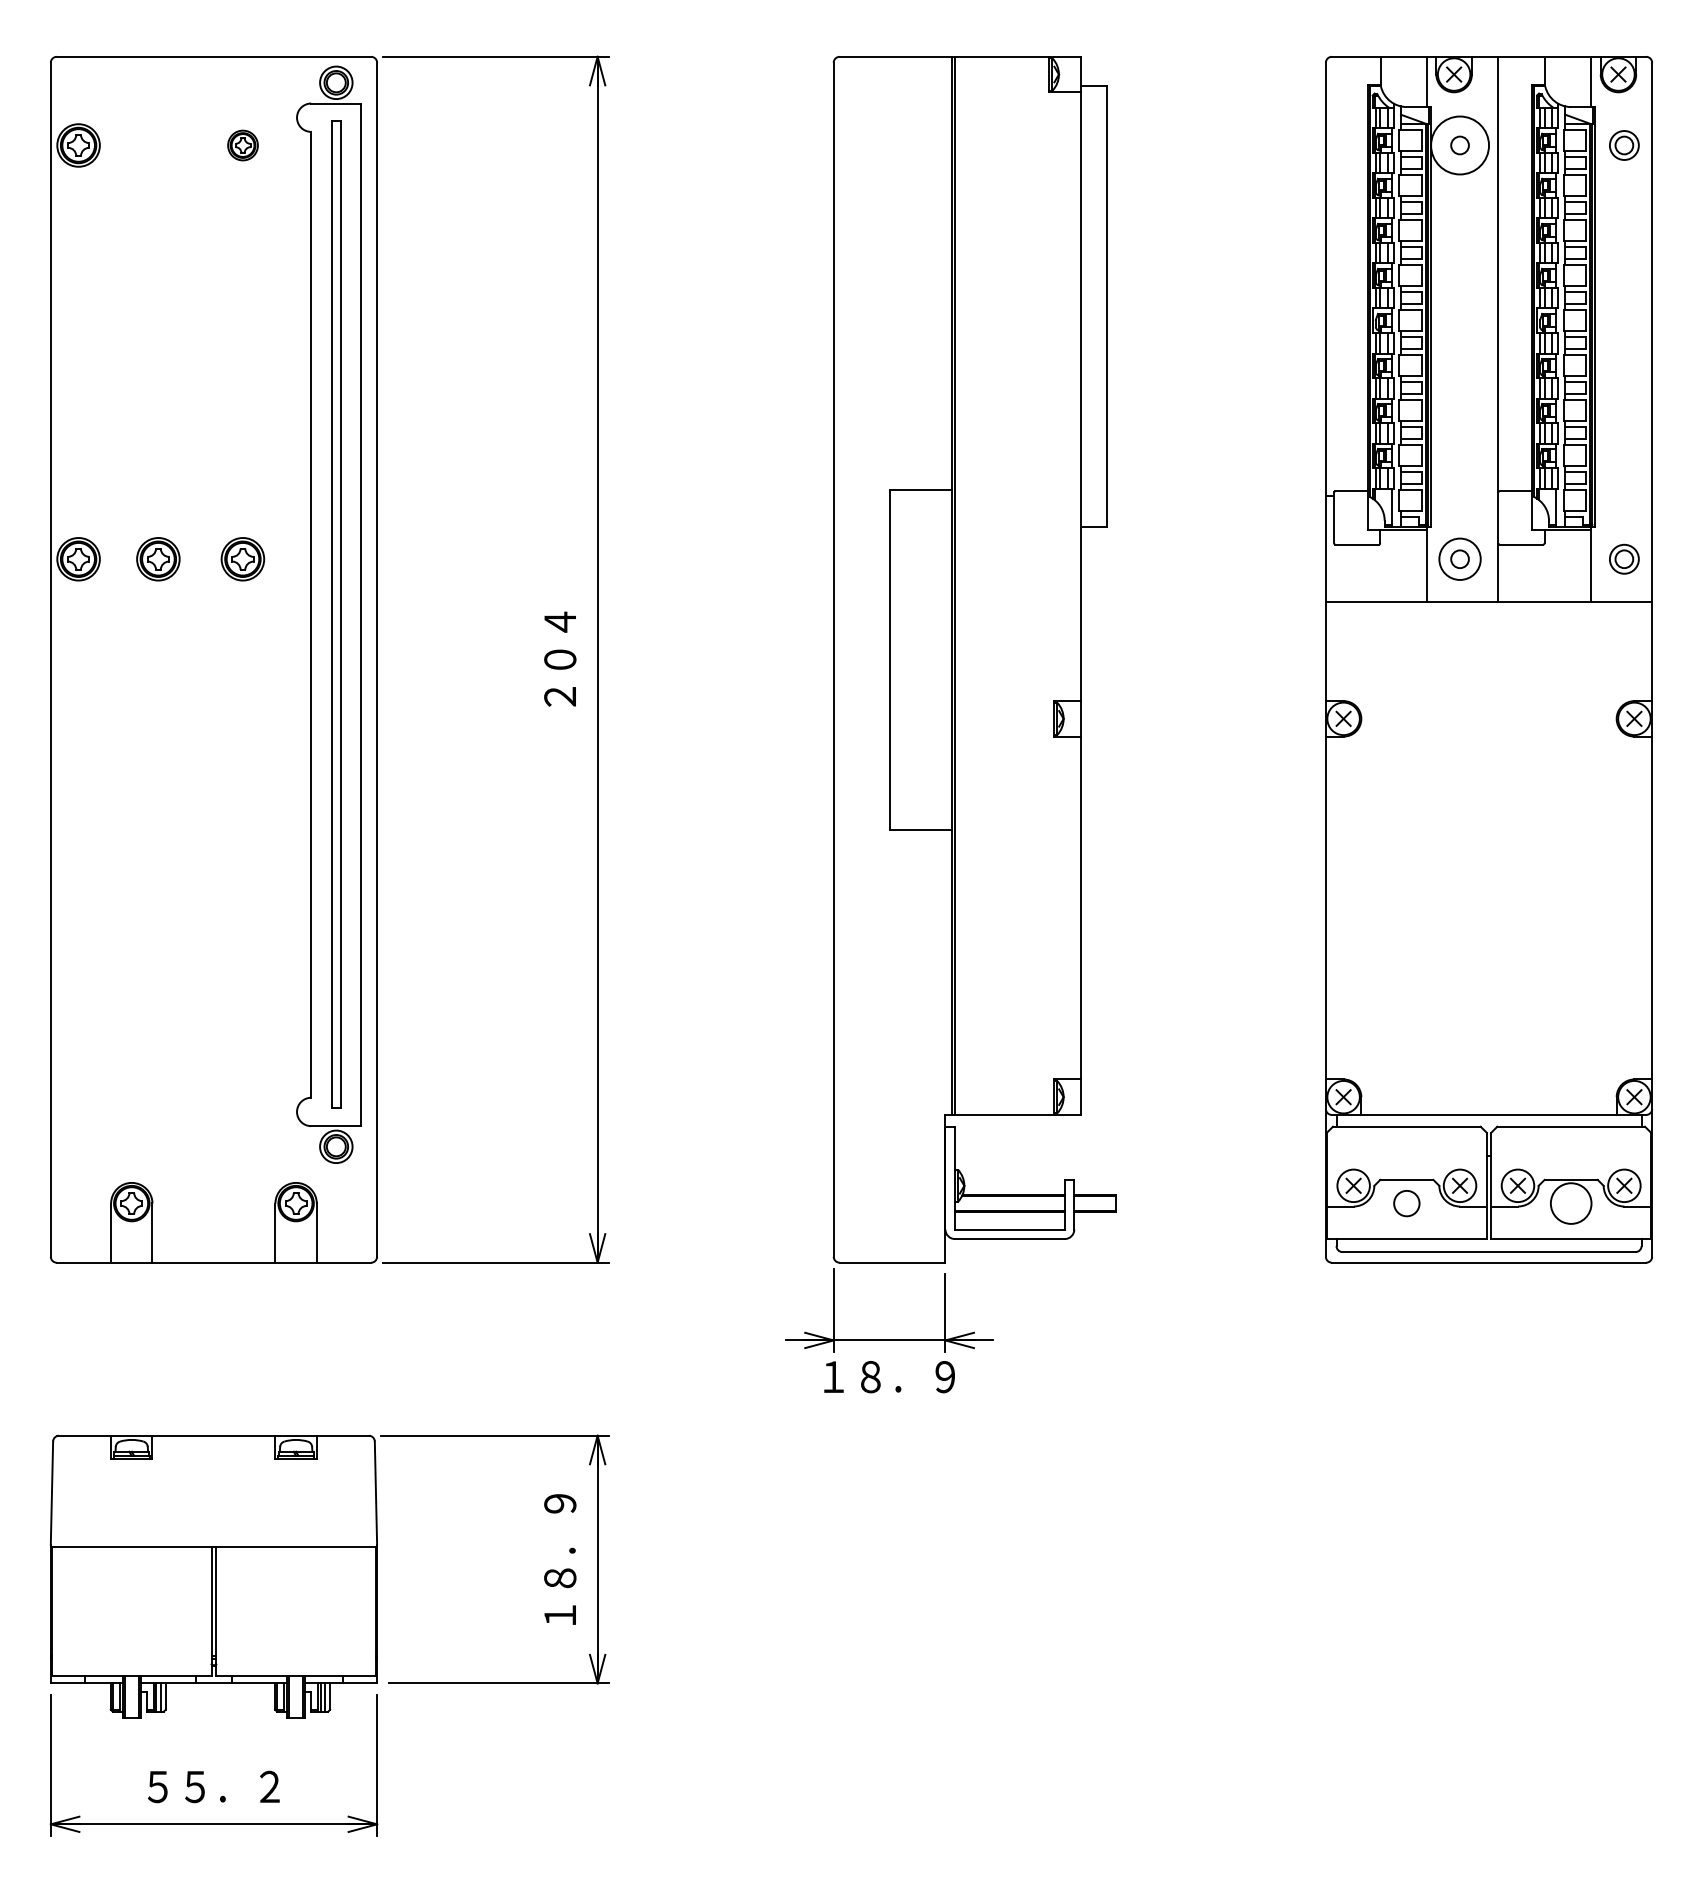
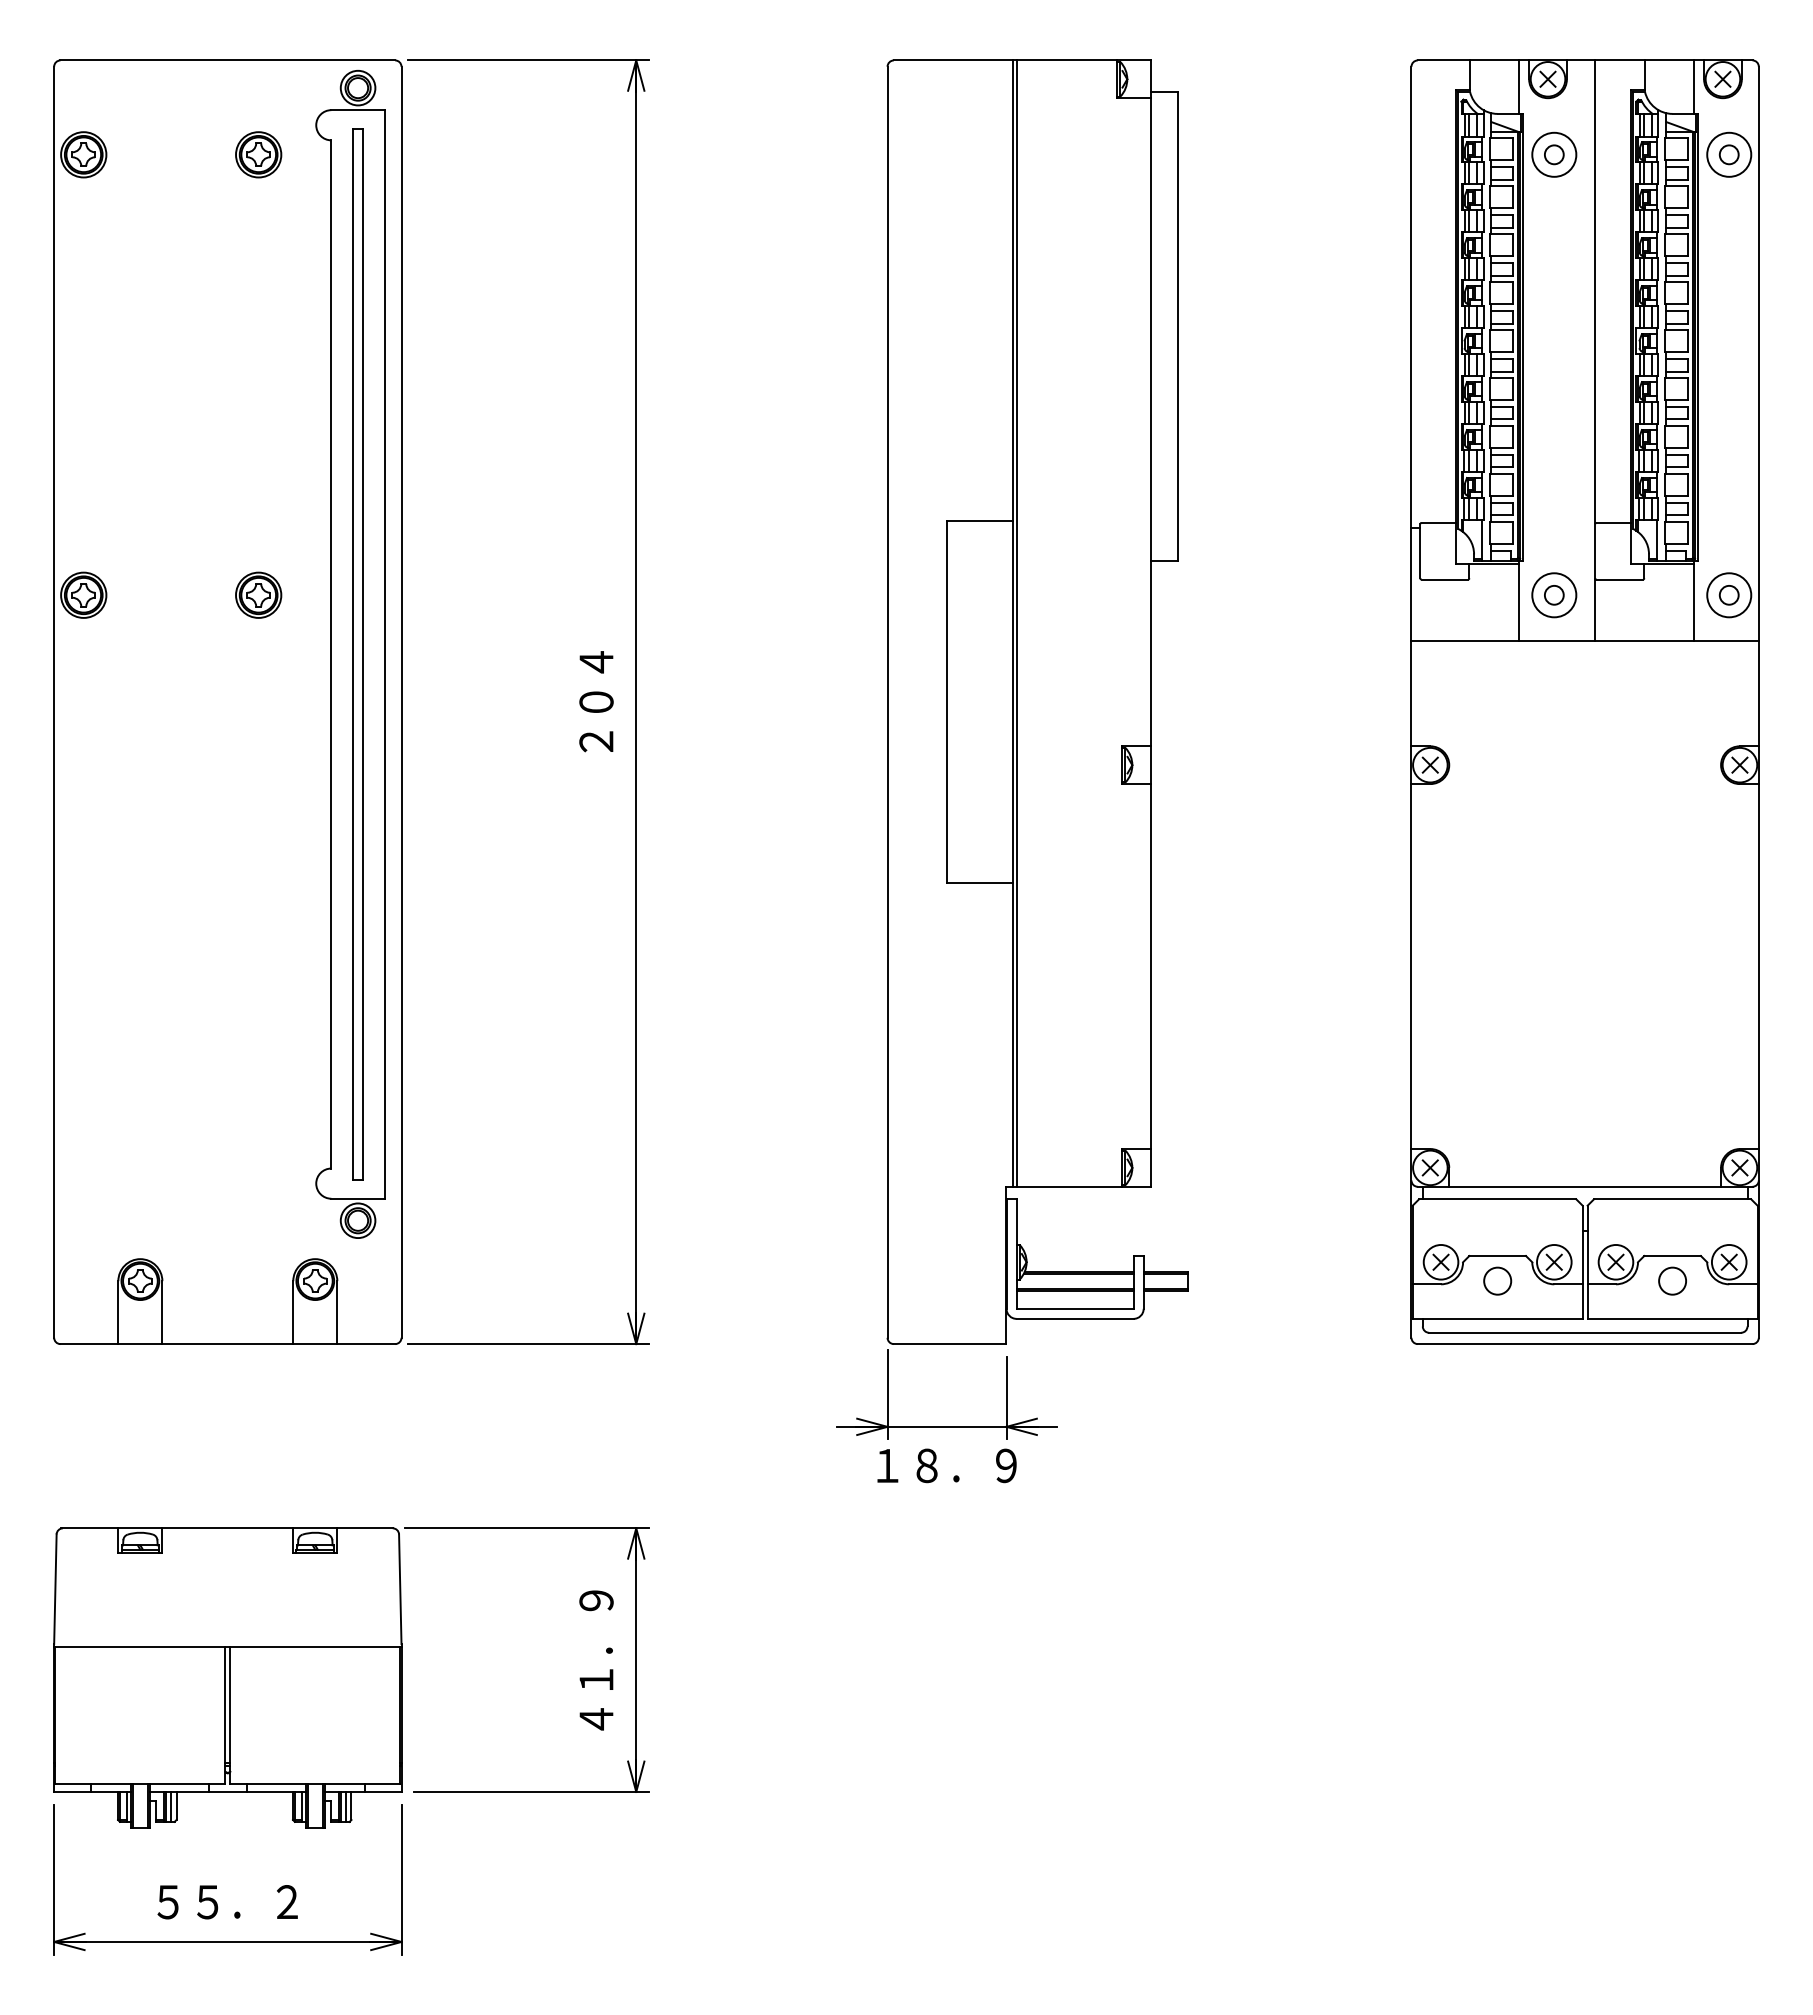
part: (242, 145) -> (258, 154), size x1.43
circle: (1460, 145) -> (1554, 154), size x0.71
circle: (1624, 145) -> (1729, 154), size x1.43
part: (158, 558) -> (168, 594), removed
circle: (1624, 559) -> (1729, 595), size x1.43
circle: (1571, 1202) -> (1672, 1280), size x0.62
text: (560, 1596) -> (596, 1699), １８．９ -> ４１．９

